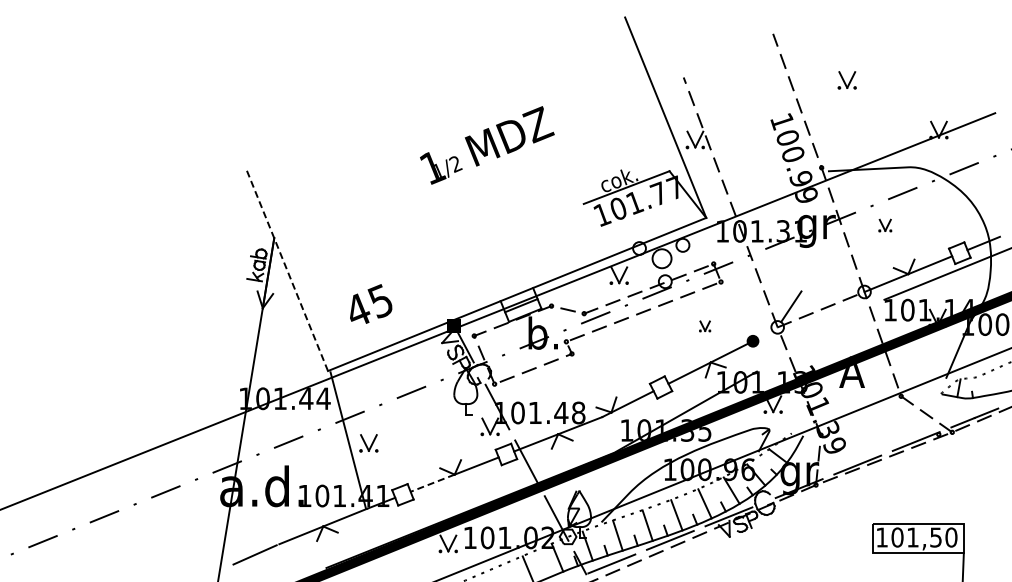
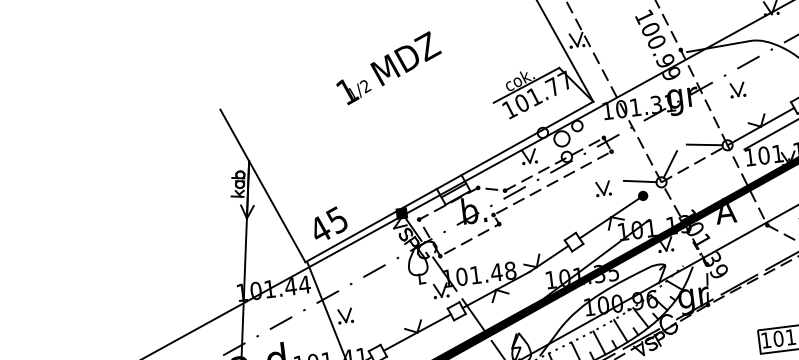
text: (487, 145) -> (389, 68), moved
part: (884, 225) -> (736, 90), size x1.43
line: (287, 270) -> (262, 185), dashed -> solid
line: (836, 287) -> (704, 144), added
text: (371, 303) -> (330, 222), moved
line: (751, 322) -> (640, 181), added
part: (704, 326) -> (602, 188), size x1.67
line: (432, 483) -> (400, 341), dashed -> solid

